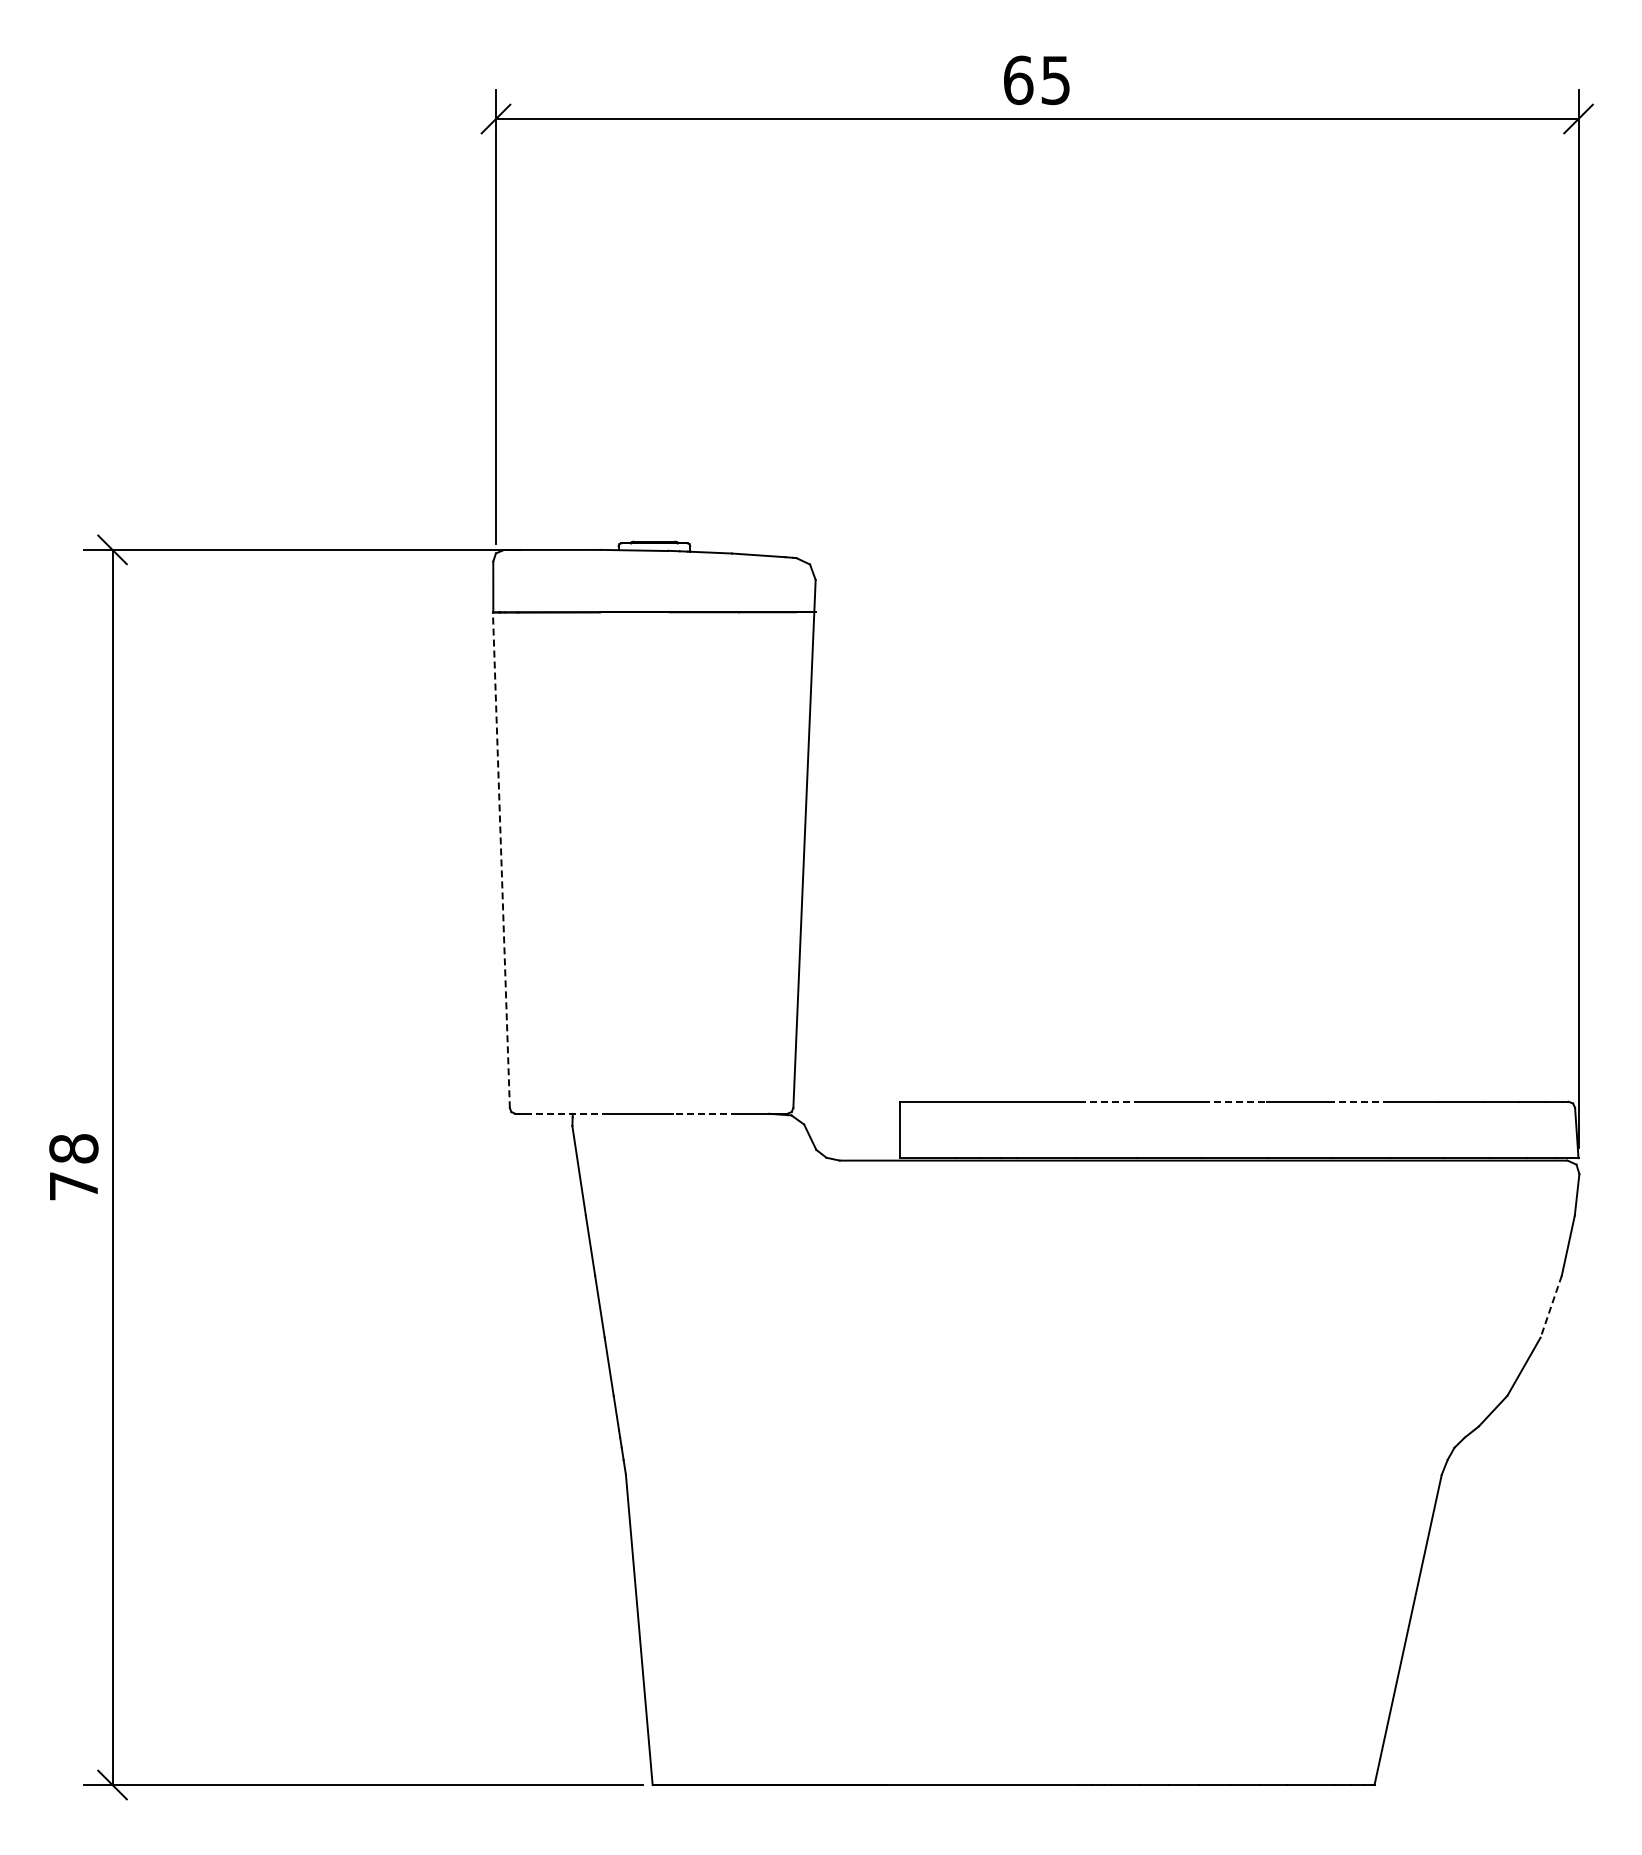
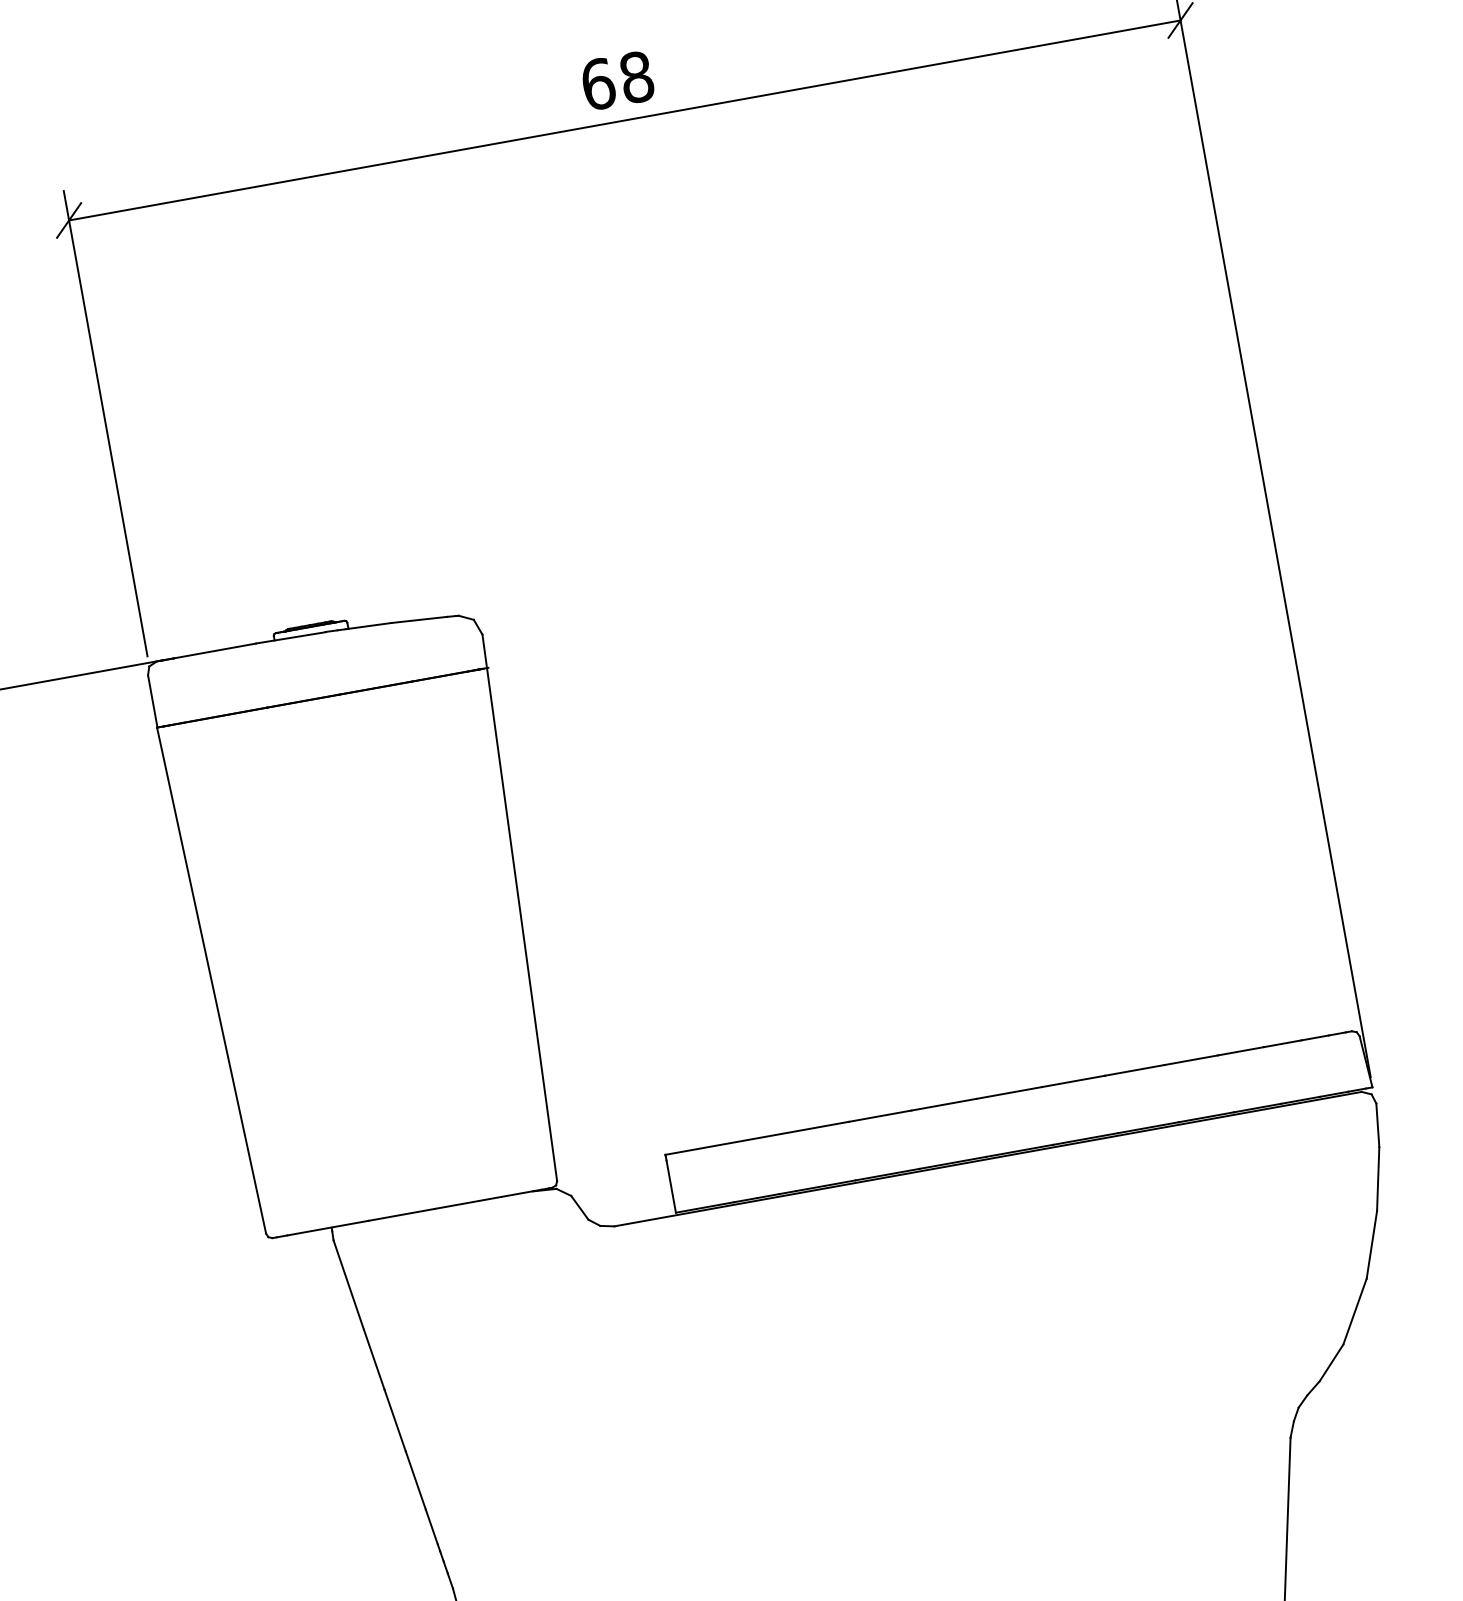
text: (1055, 80) -> (636, 77), 65 -> 68
line: (501, 859) -> (211, 979), dashed -> solid
line: (1109, 1101) -> (880, 1115), dashed -> solid
line: (1234, 1101) -> (1008, 1092), dashed -> solid
line: (1357, 1101) -> (1135, 1070), dashed -> solid
line: (569, 1113) -> (328, 1227), dashed -> solid
line: (705, 1113) -> (467, 1202), dashed -> solid
line: (1551, 1306) -> (1372, 1244), dashed -> solid

